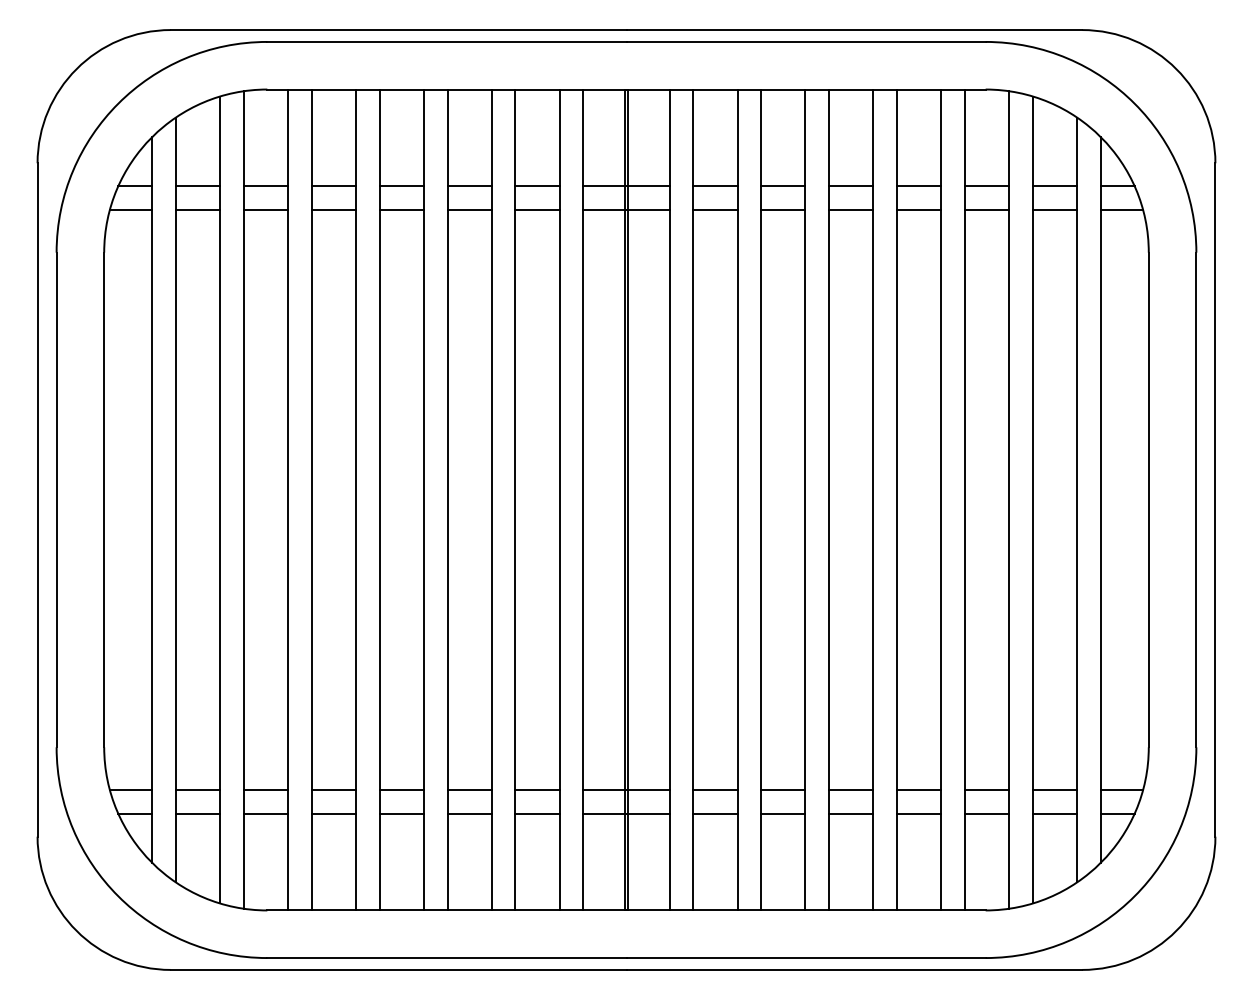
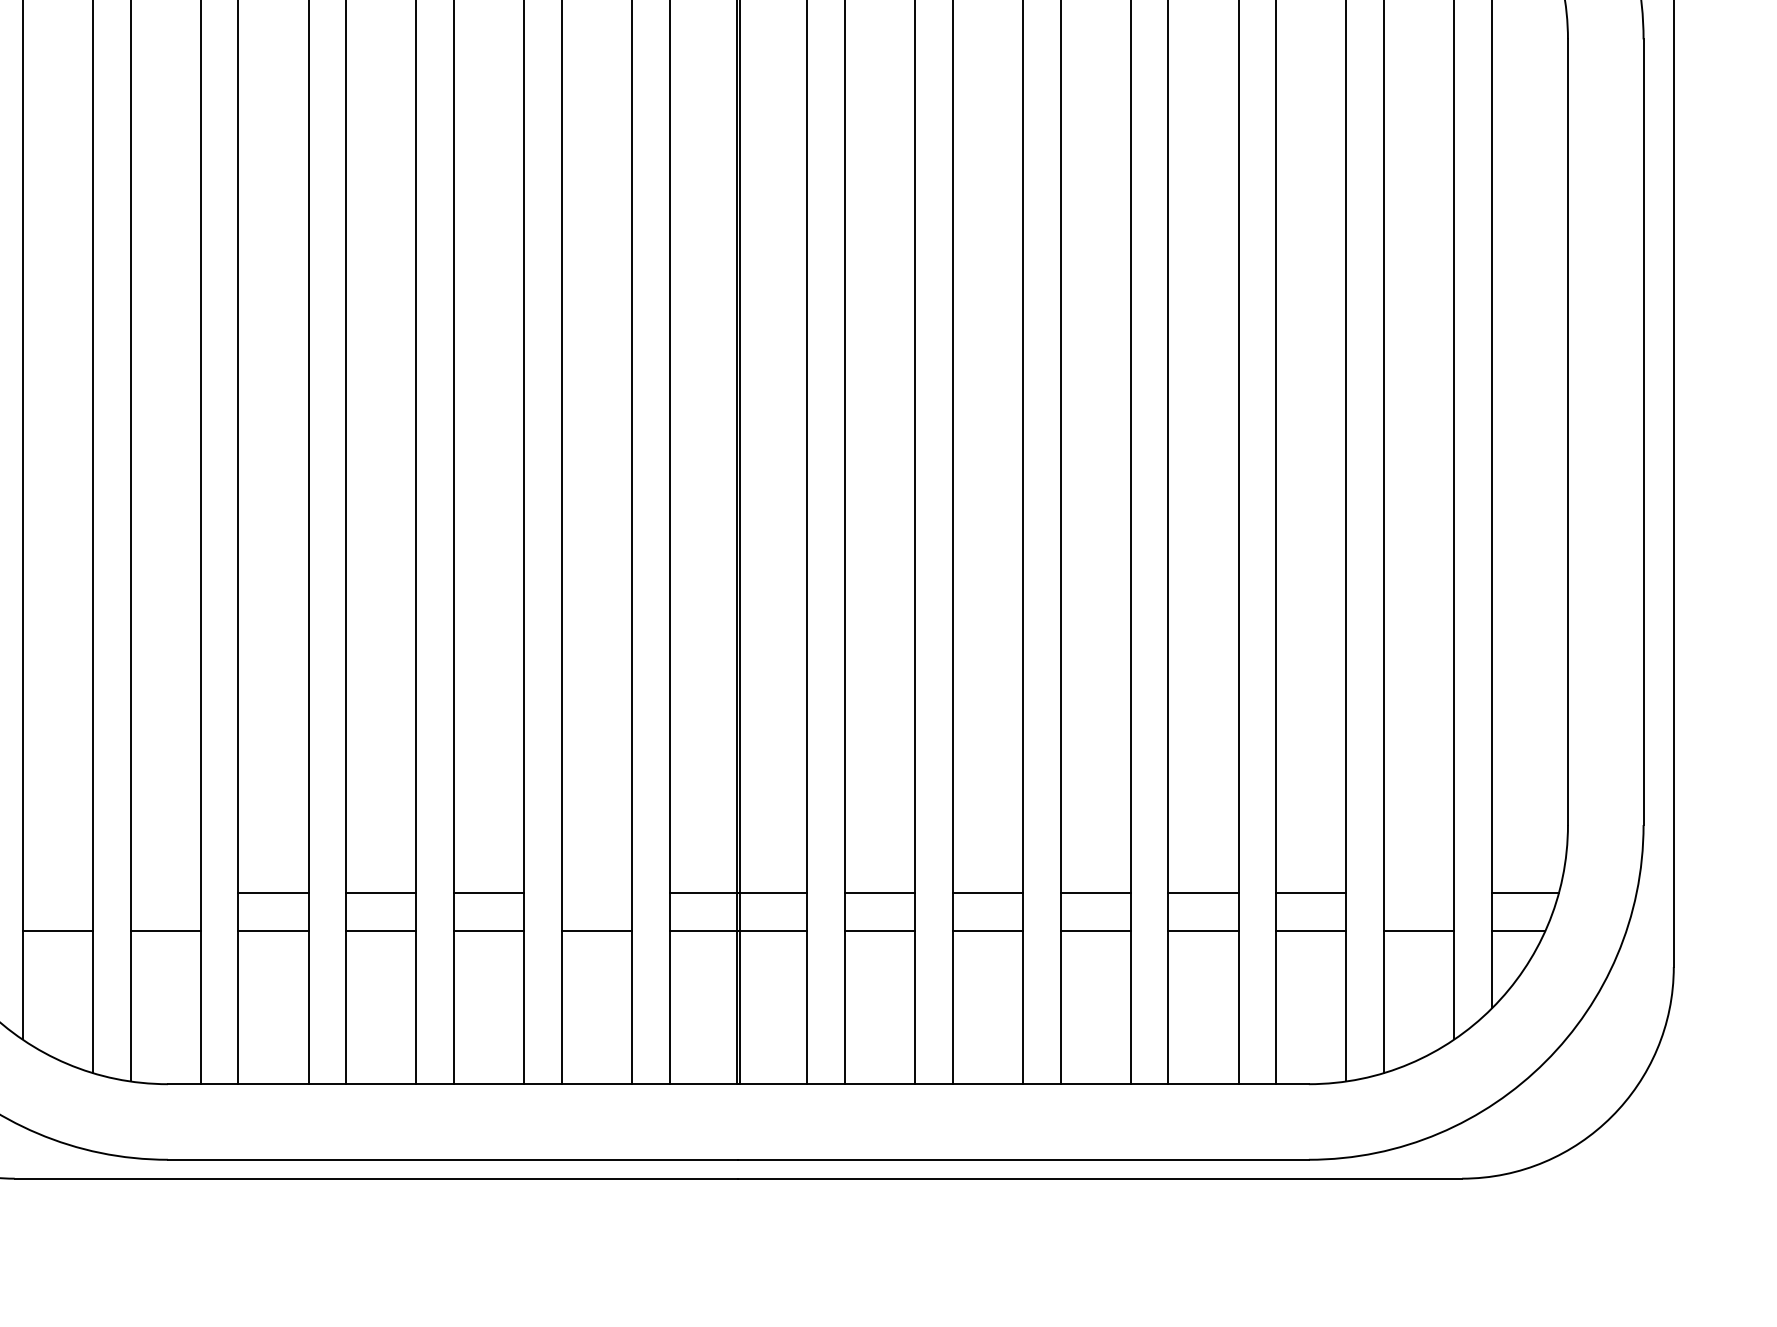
line: (197, 790) -> (57, 893), removed
line: (265, 790) -> (165, 893), removed
line: (537, 790) -> (597, 893), removed
line: (1055, 790) -> (1419, 893), removed

